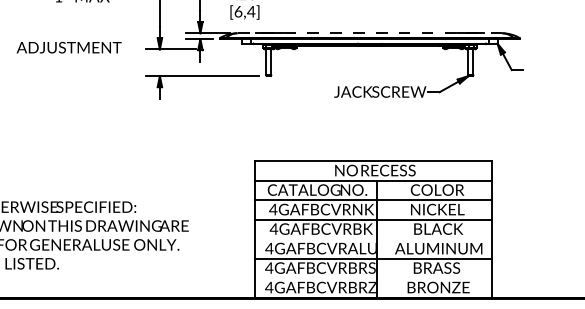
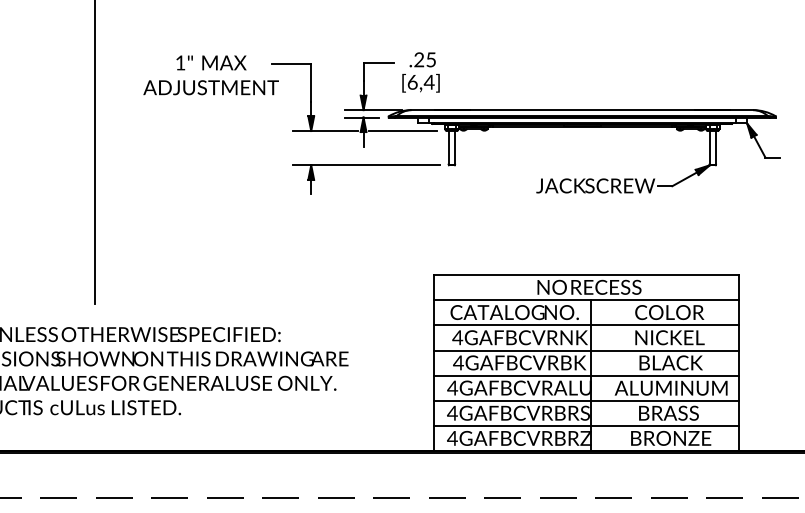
line: (370, 33) -> (582, 110), dashed -> solid
text: (68, 47) -> (210, 87), moved
line: (231, 49) -> (403, 131), added
line: (373, 238) -> (586, 375), added
line: (373, 278) -> (586, 426), added

